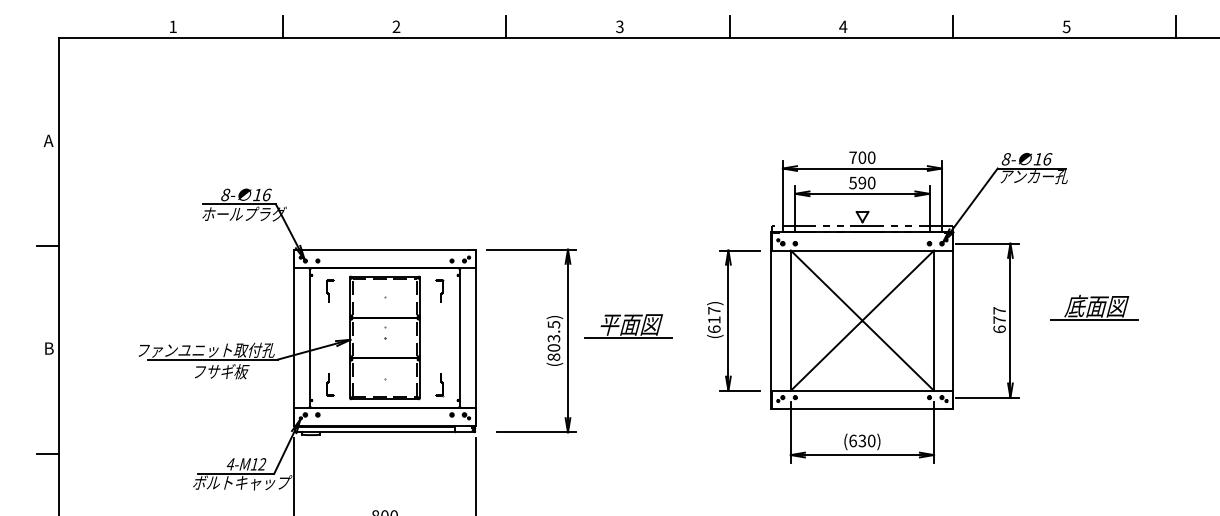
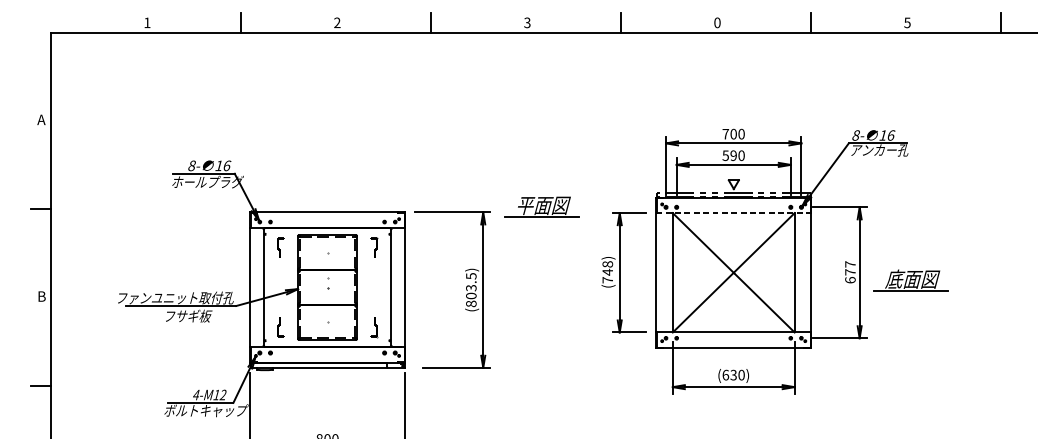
text: (843, 26) -> (717, 22), 4 -> 0
line: (862, 250) -> (733, 213), solid -> dashed
part: (1094, 307) -> (910, 280), moved
text: (714, 319) -> (607, 271), (617) -> (748)
part: (628, 326) -> (541, 207), moved

